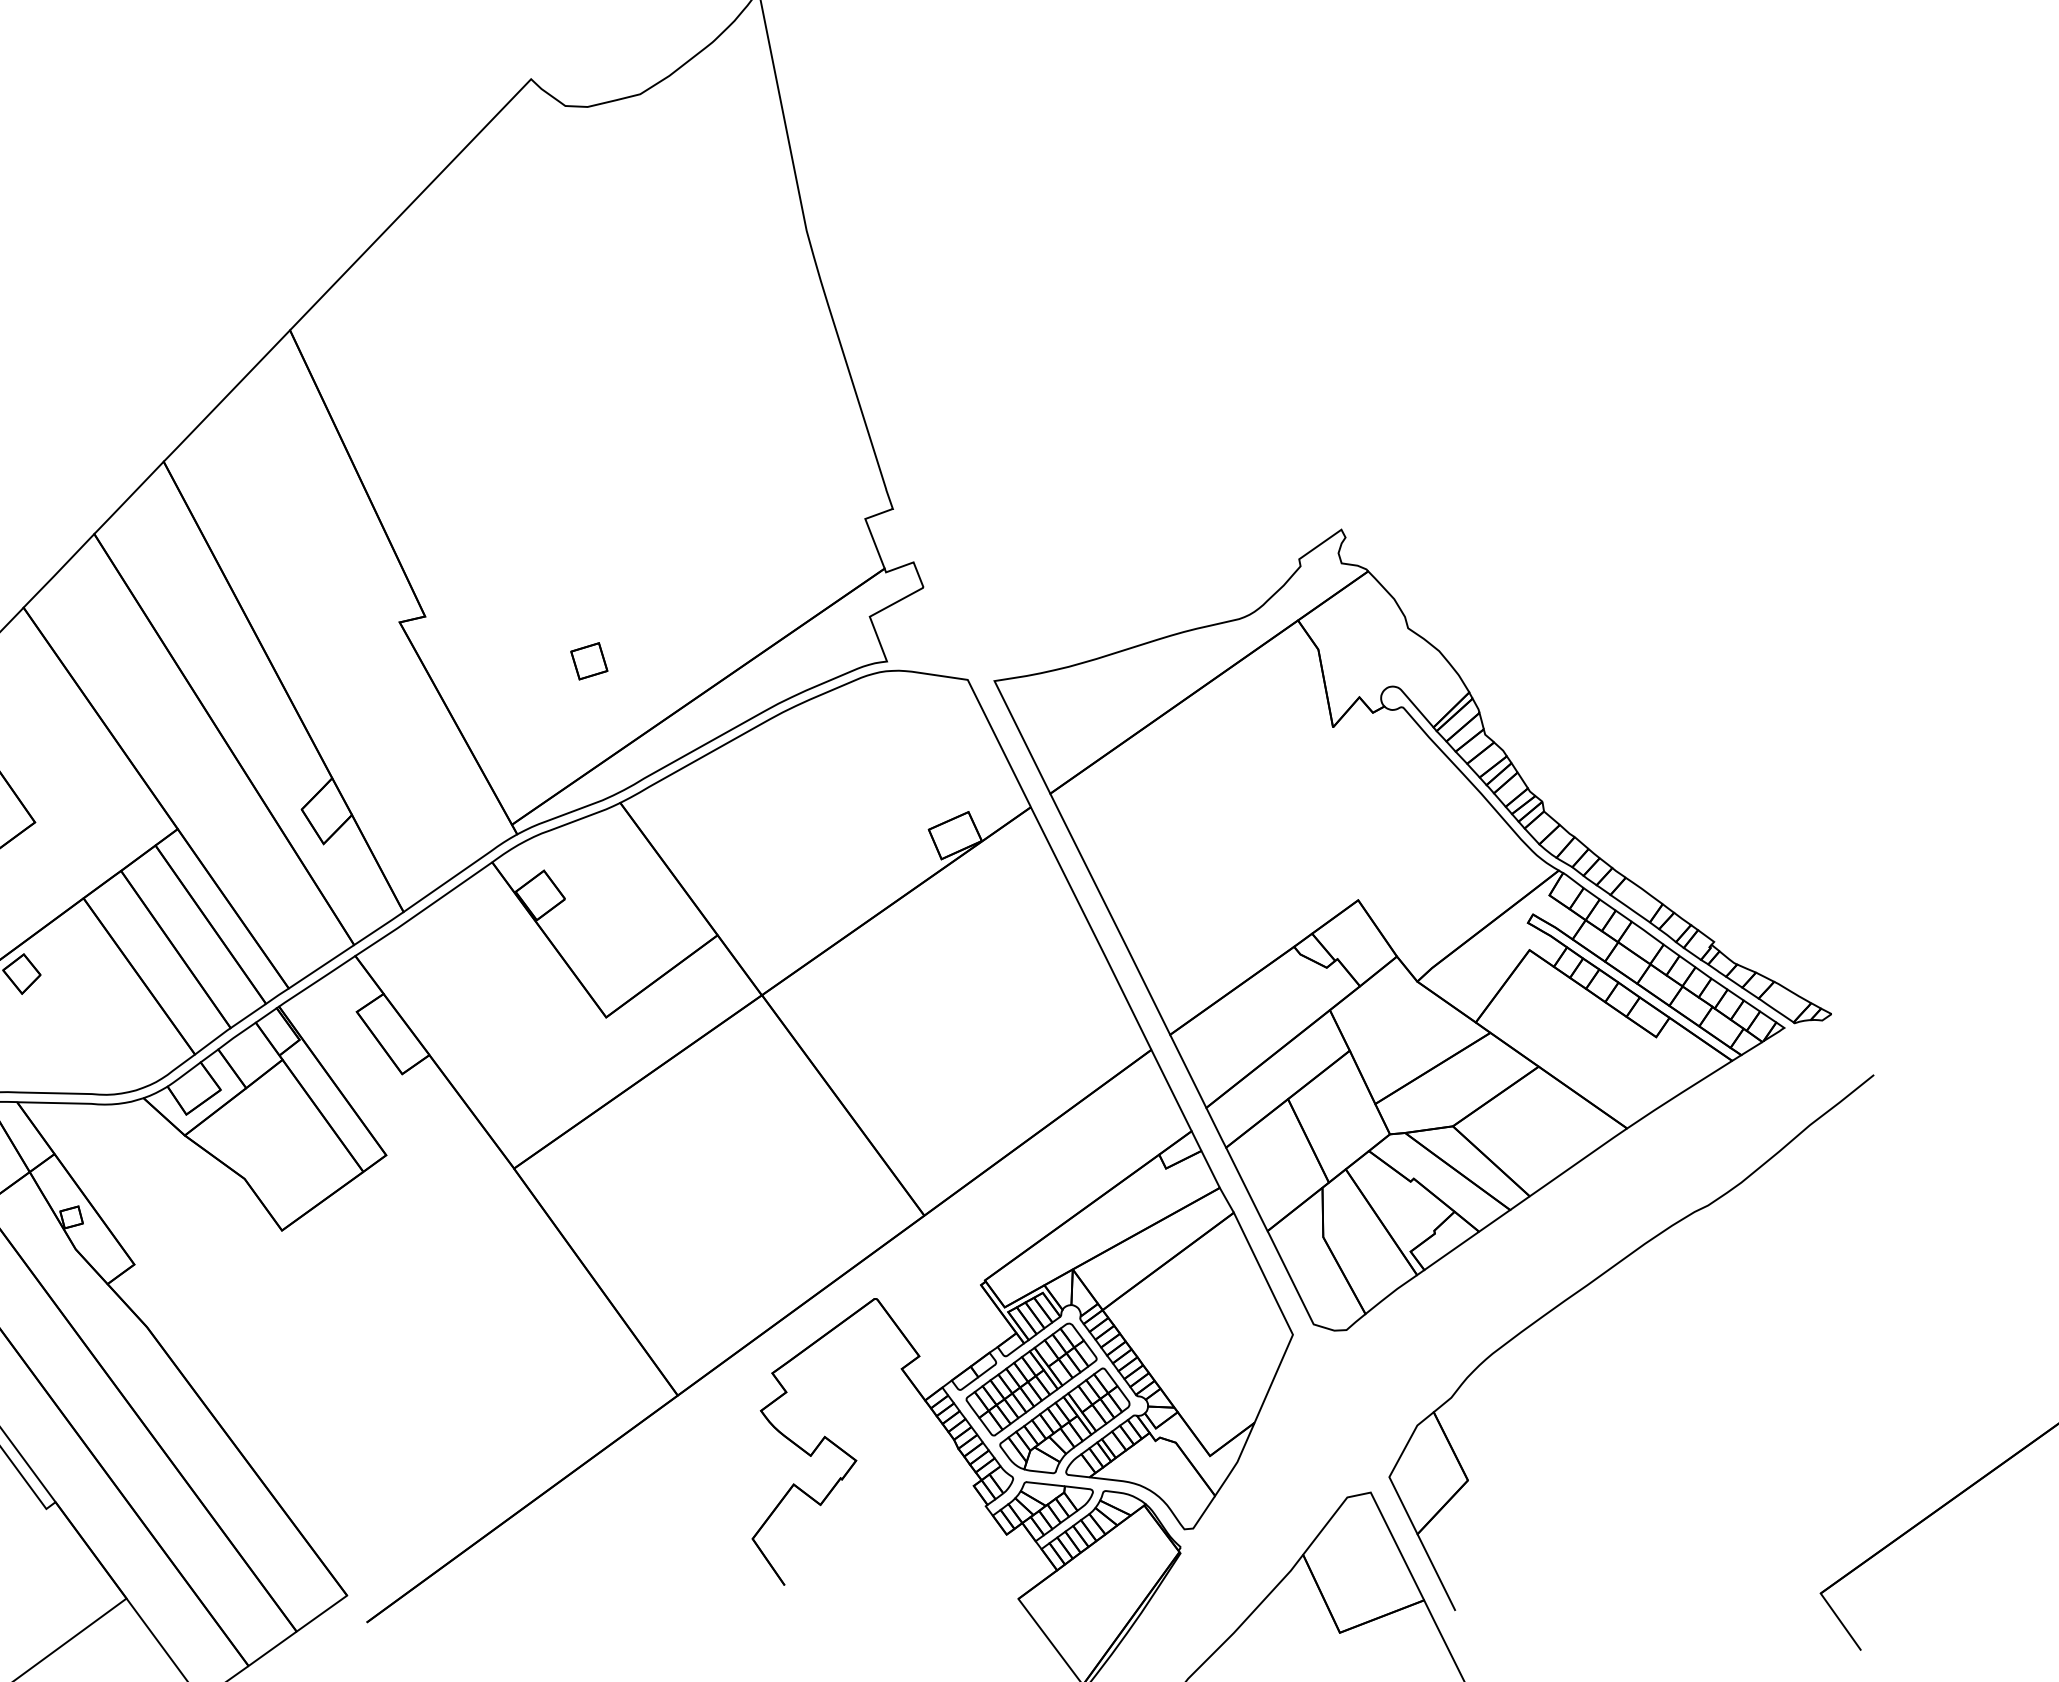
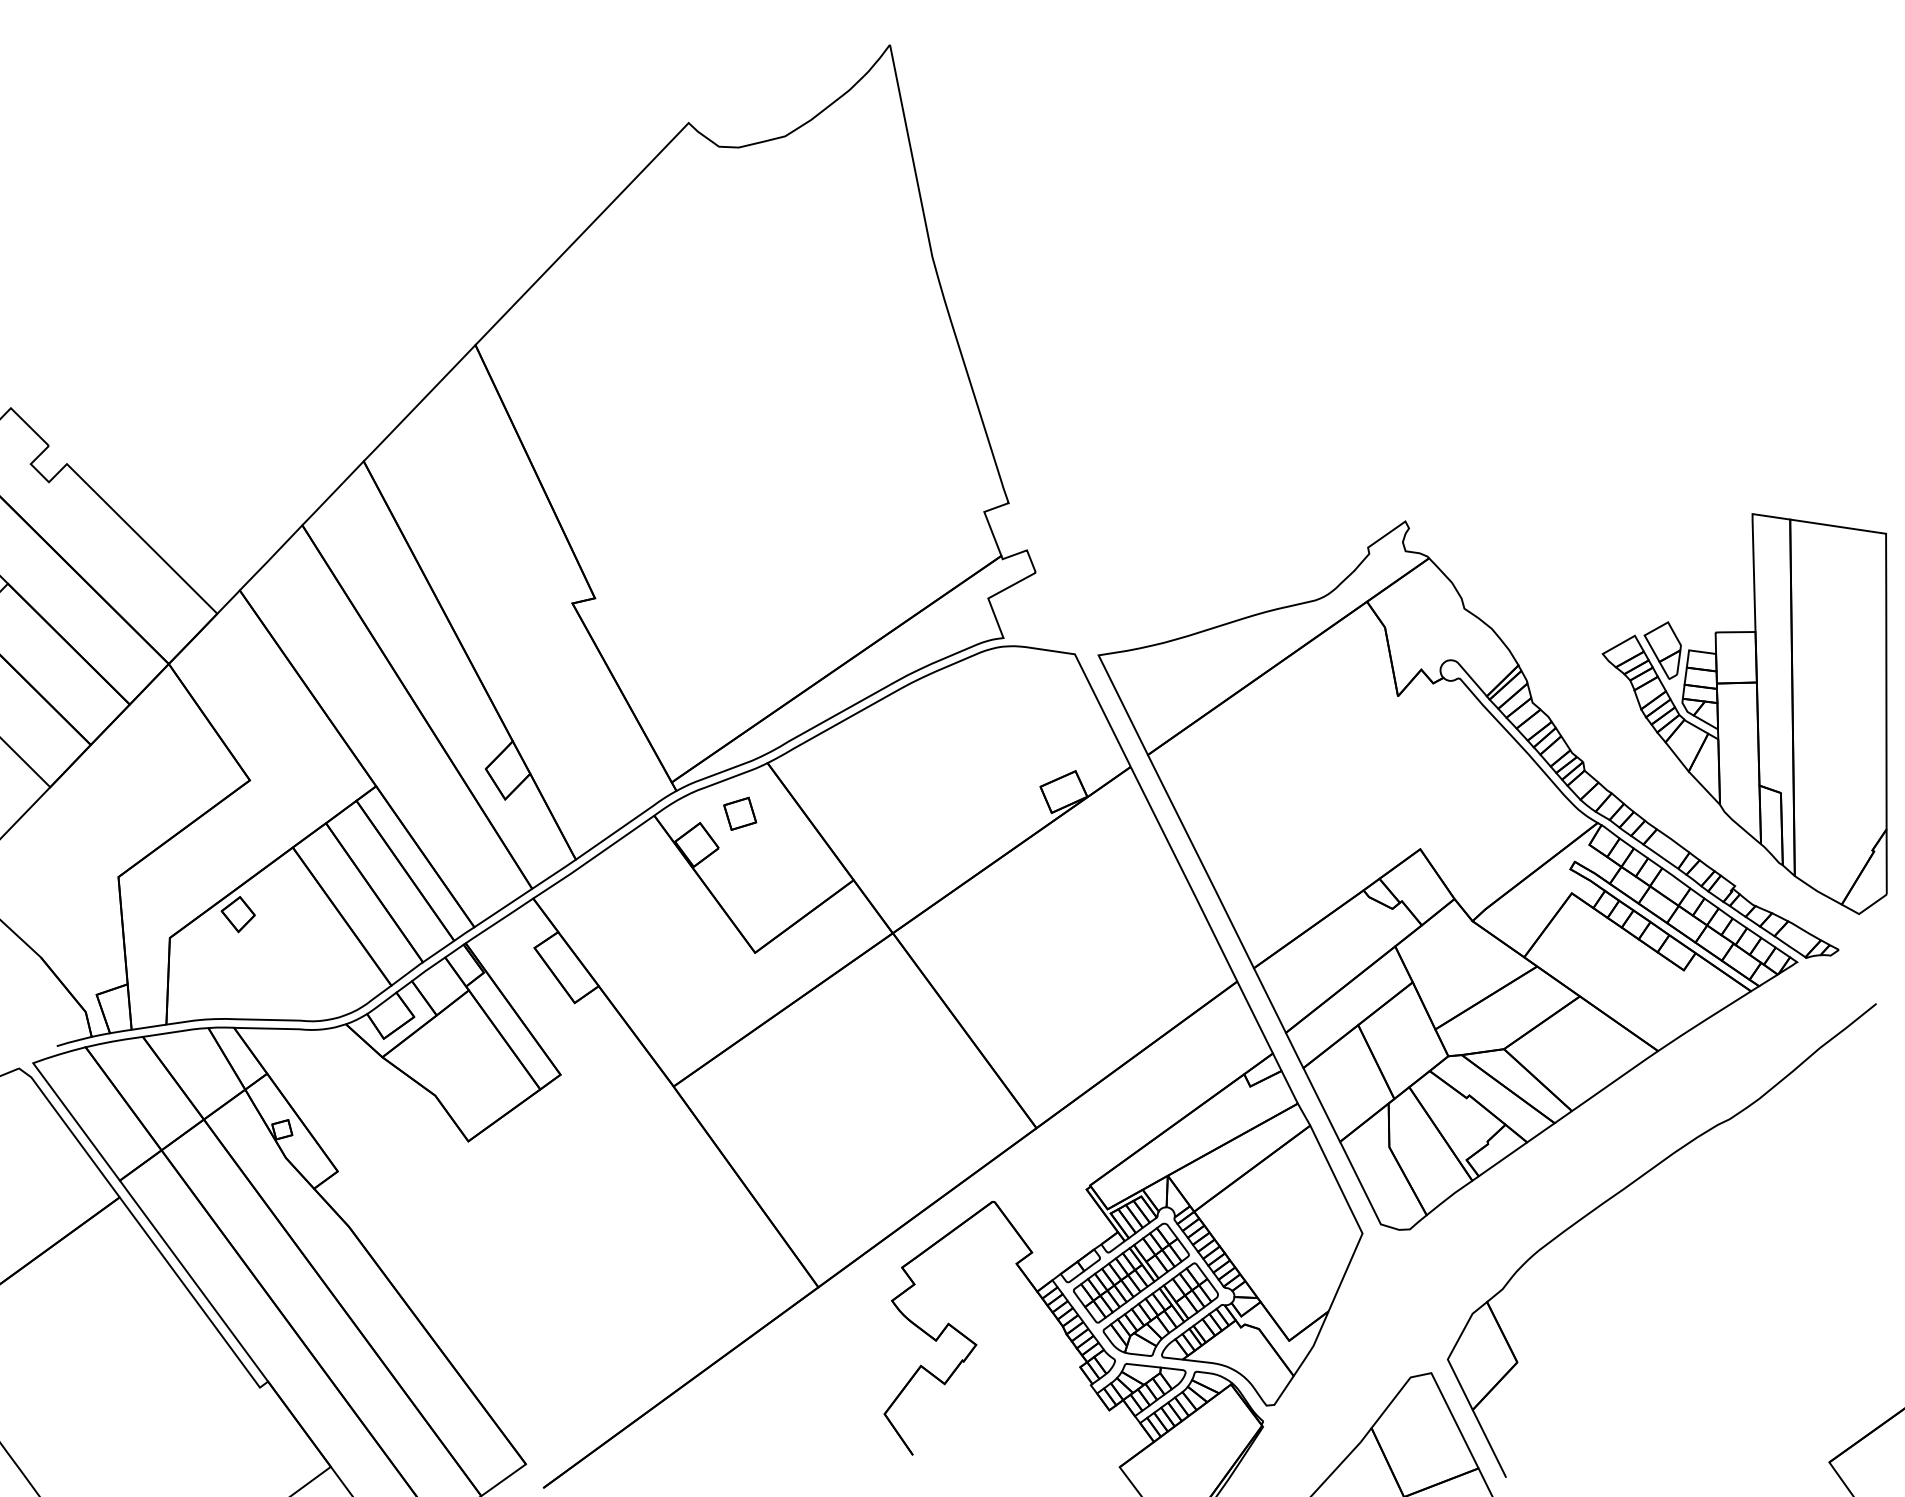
part: (589, 660) -> (740, 813), moved
part: (1724, 746) -> (1744, 713), added

